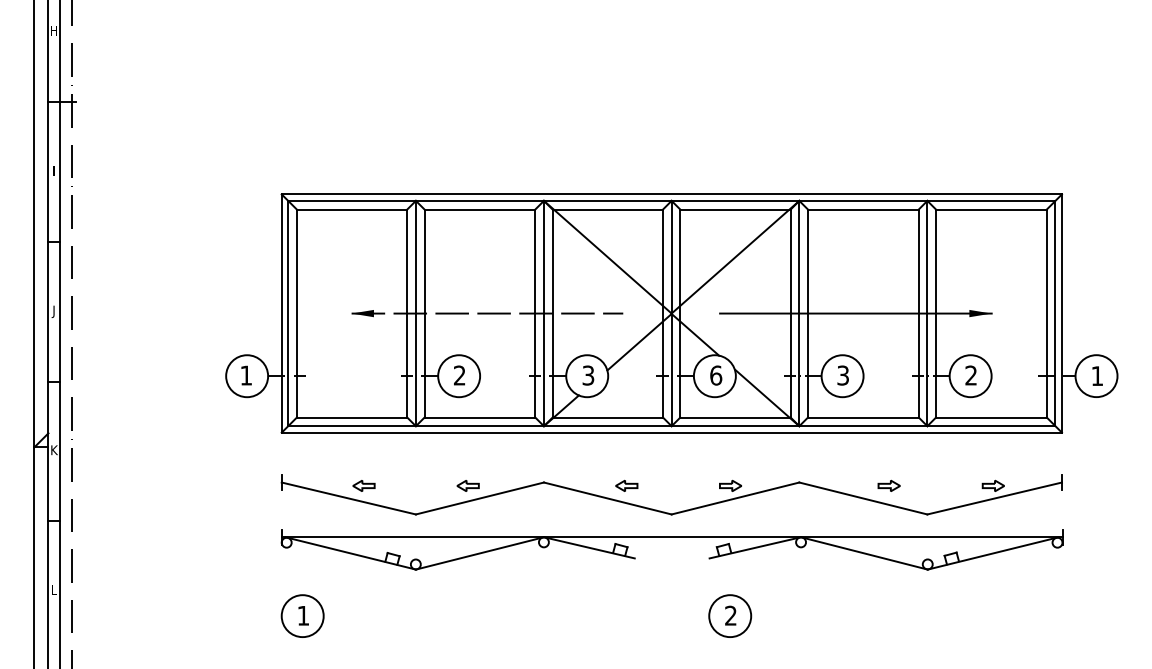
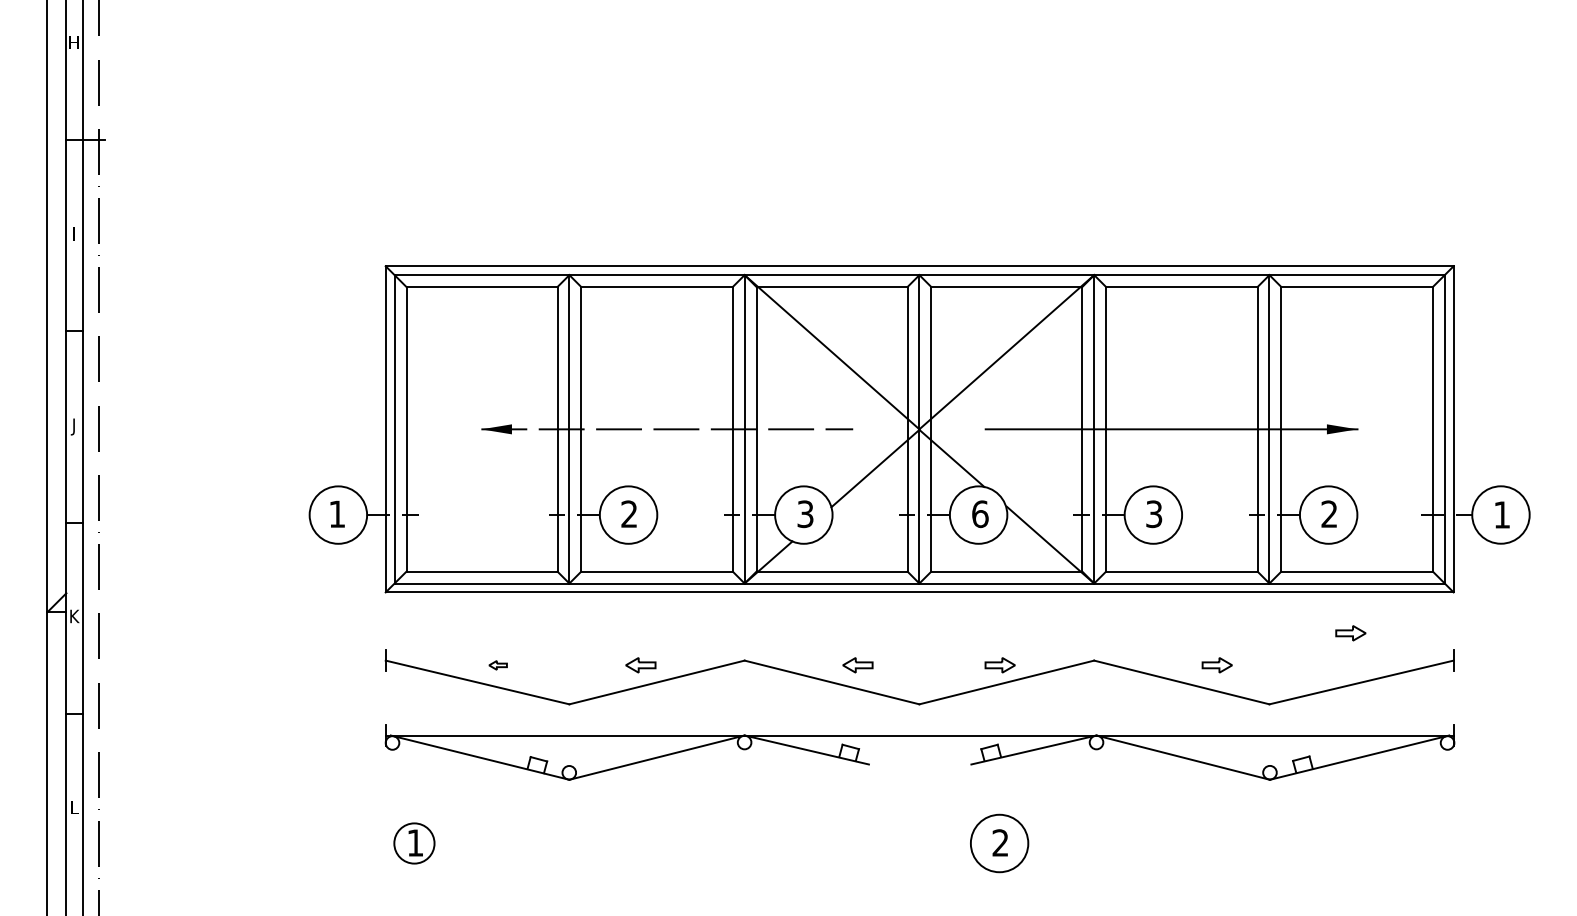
part: (363, 486) -> (497, 665), size x0.6
part: (993, 486) -> (1350, 633), moved
circle: (302, 616) -> (414, 843), size x0.7

